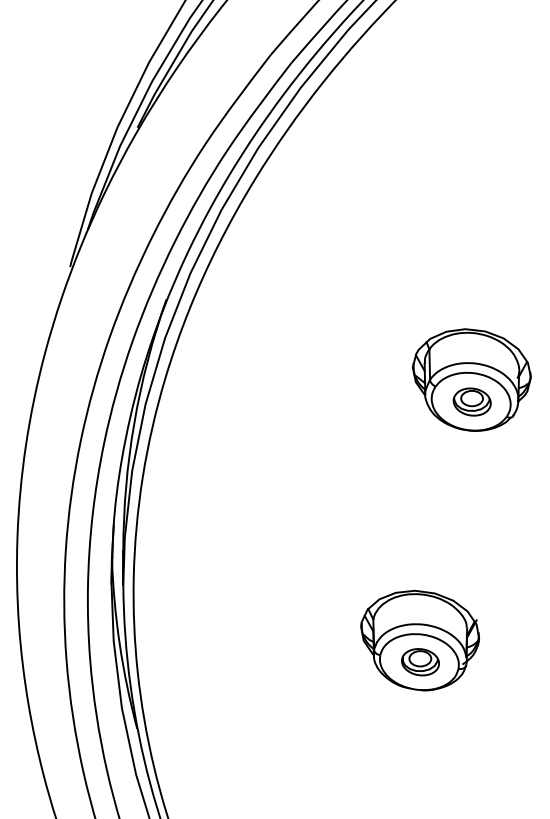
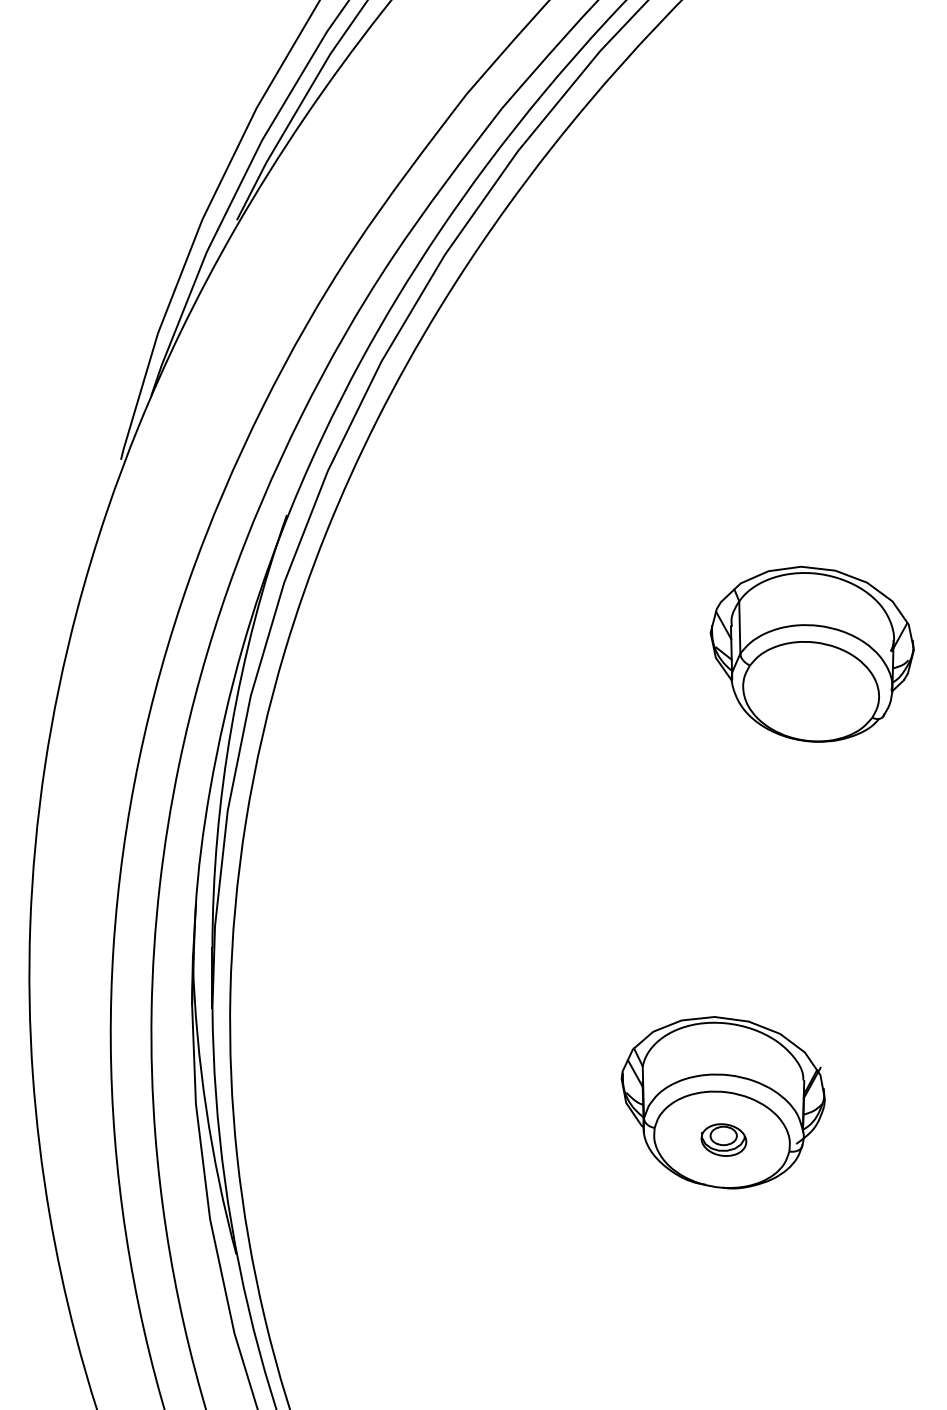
part: (471, 401) -> (811, 691), removed
part: (420, 662) -> (723, 1140), size x0.7

